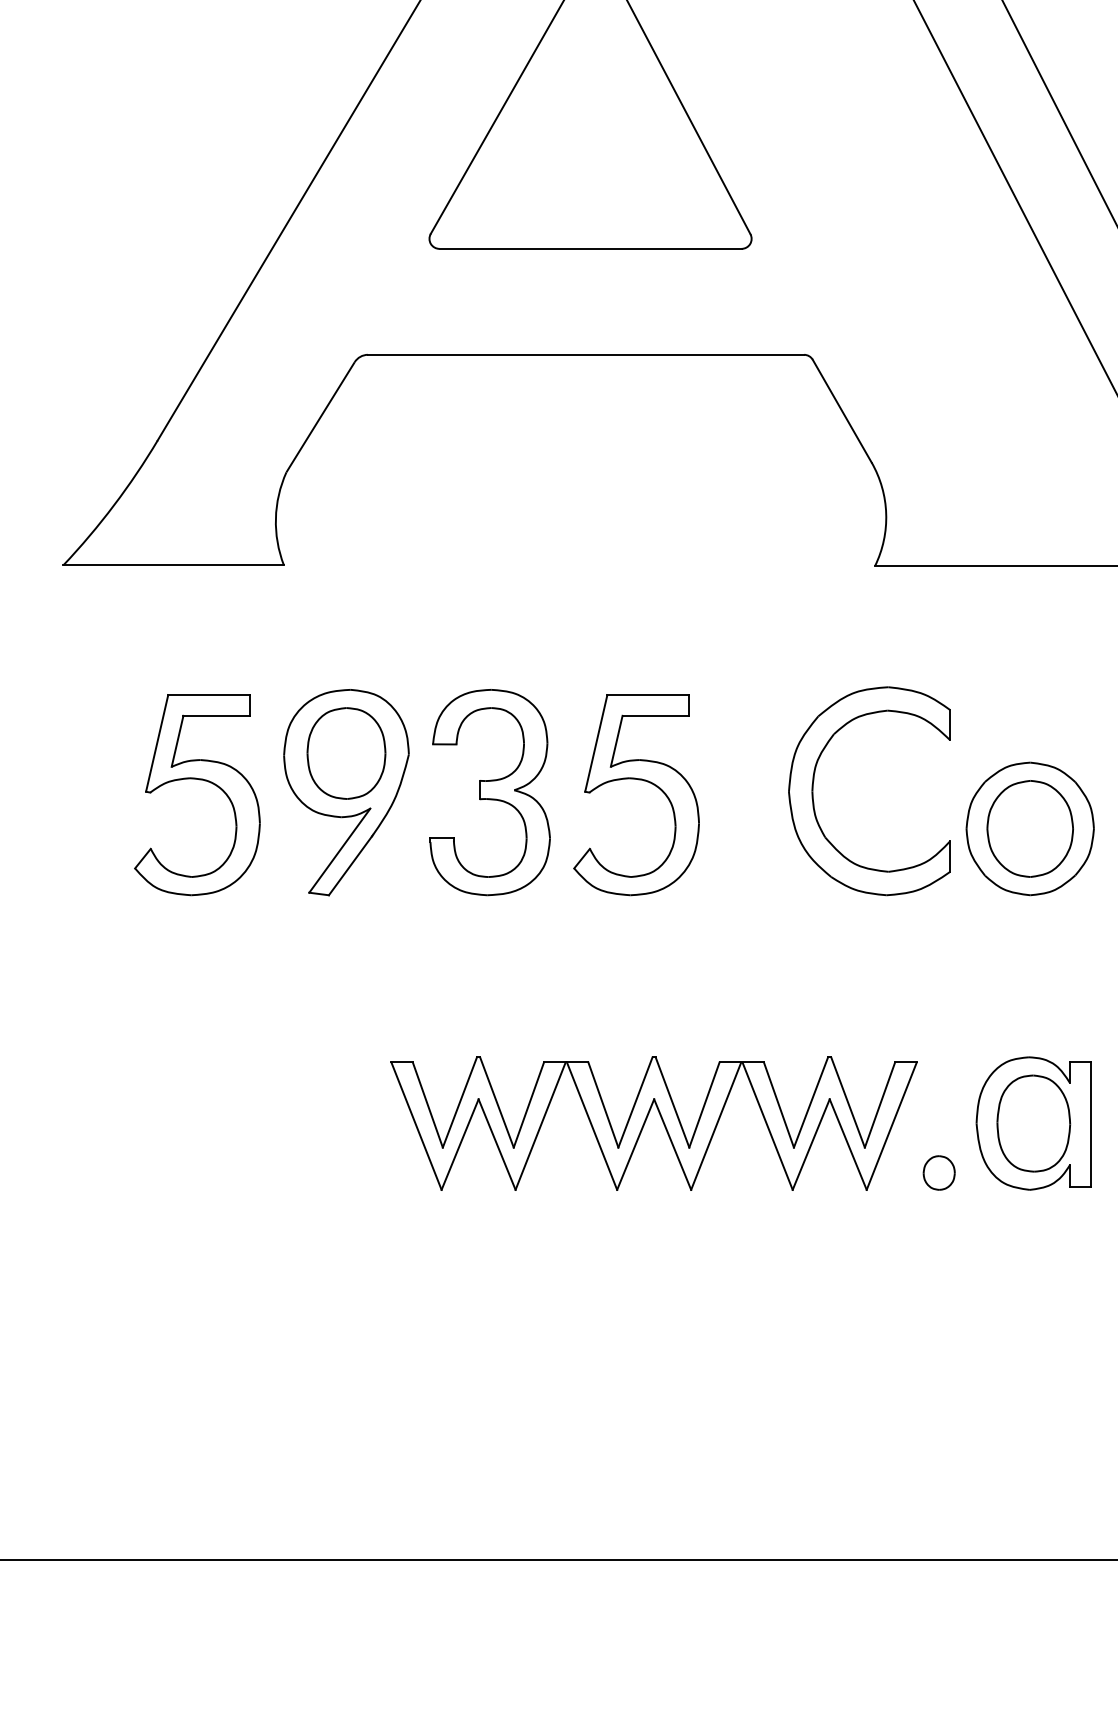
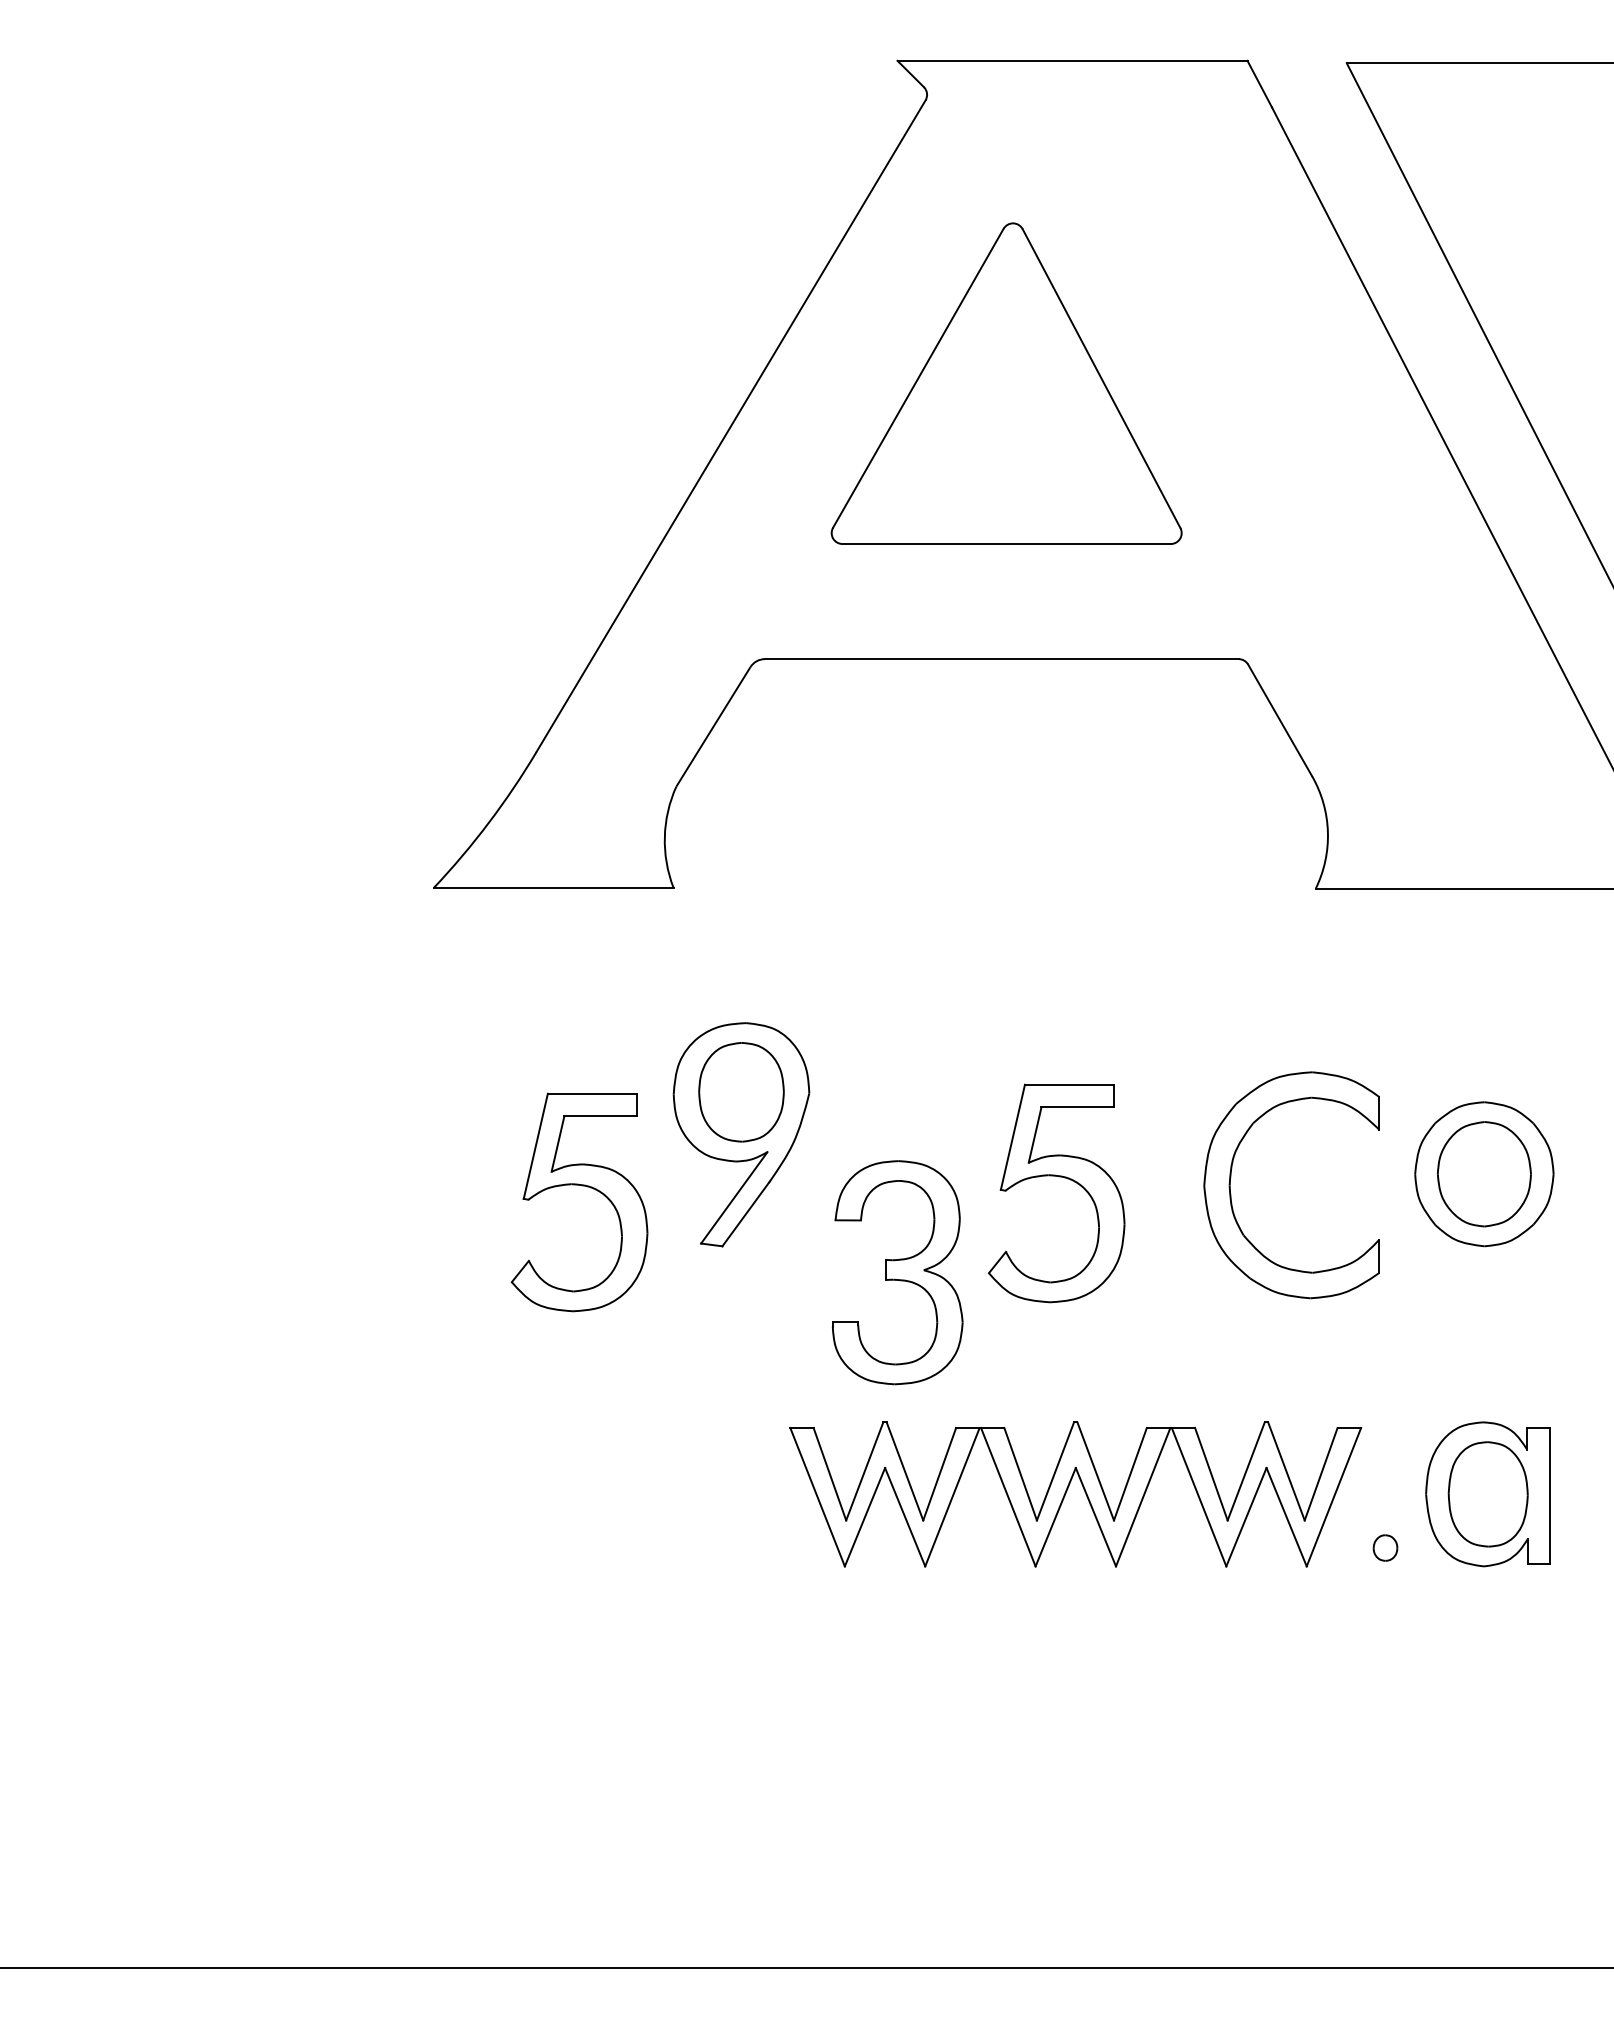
part: (200, 780) -> (582, 1186), moved
part: (639, 780) -> (1059, 1177), moved
part: (814, 784) -> (1231, 1177), moved
part: (490, 792) -> (897, 1272), moved
part: (939, 1172) -> (1385, 1547), size x0.7

